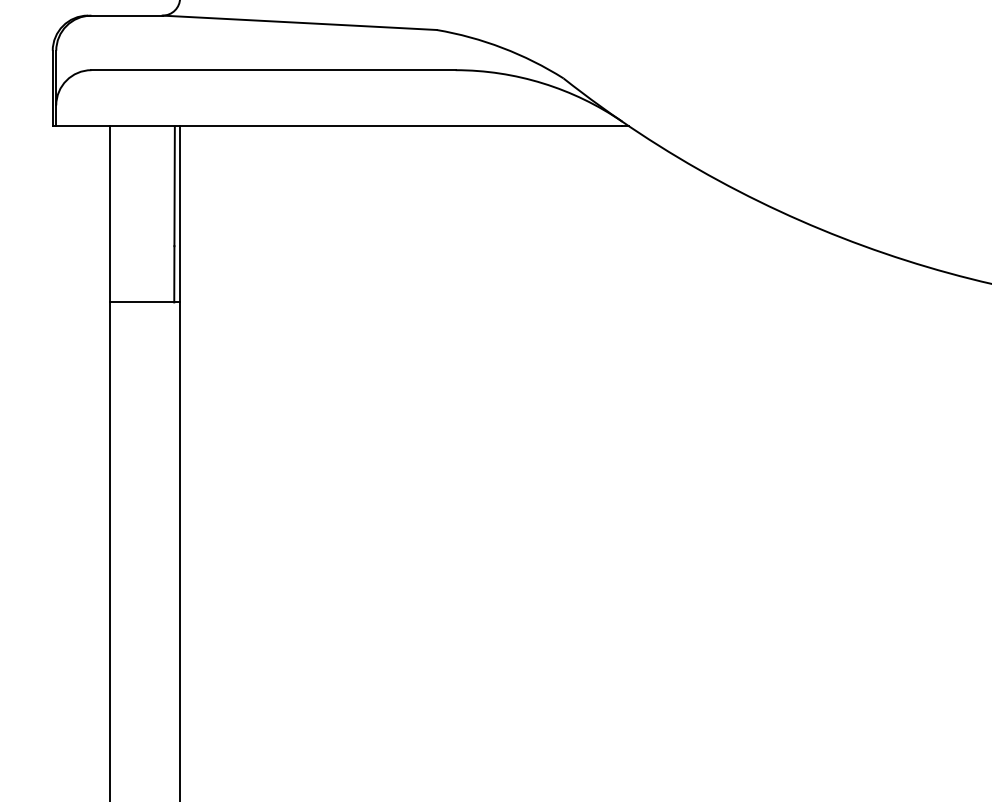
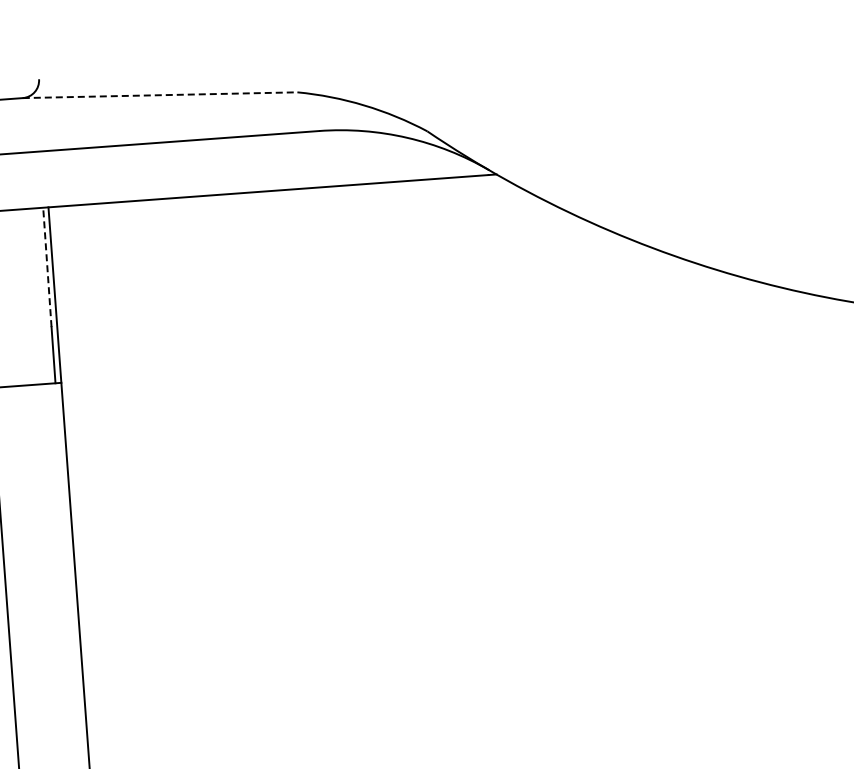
line: (300, 22) -> (160, 94), solid -> dashed
line: (174, 186) -> (47, 267), solid -> dashed

